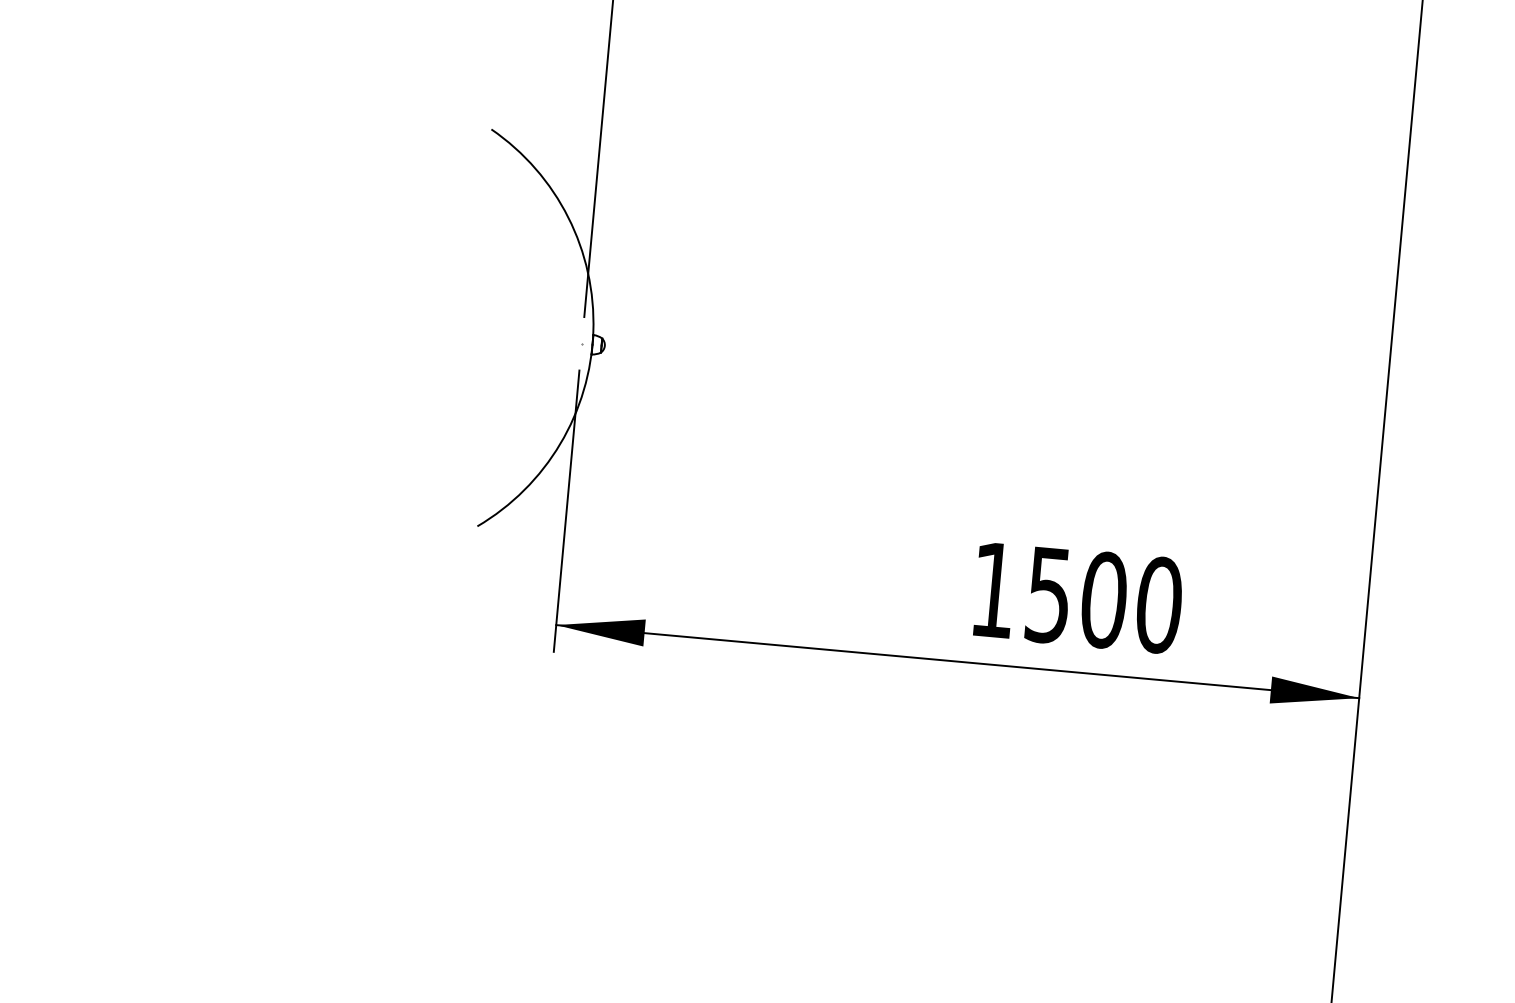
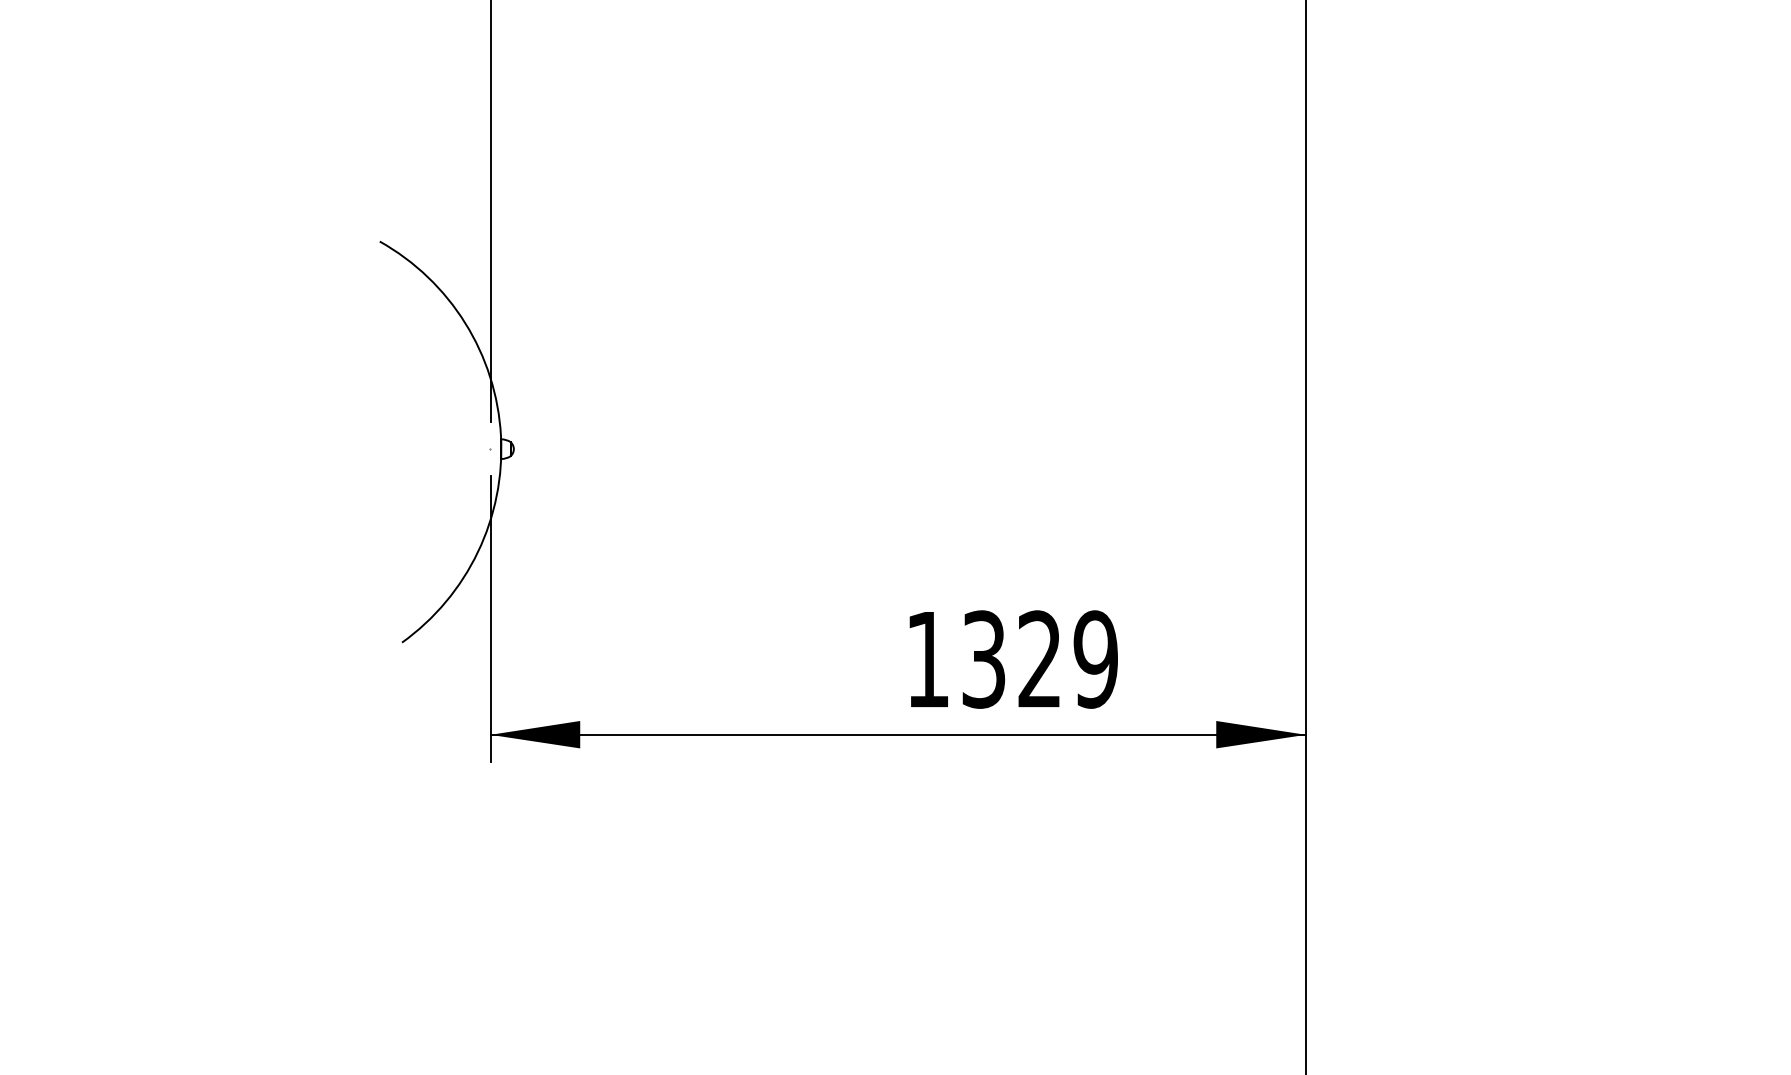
text: (1104, 600) -> (1040, 659), 1500 -> 1329

